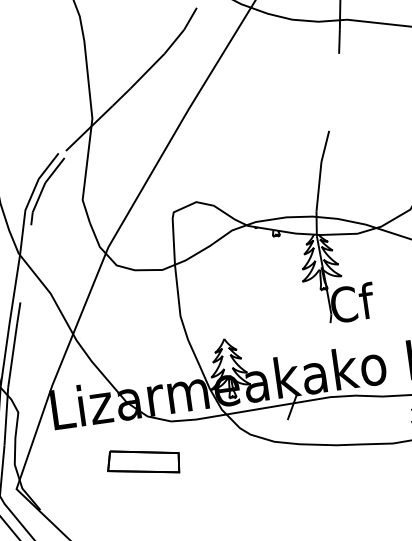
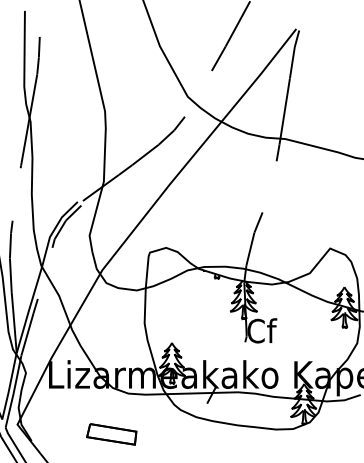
part: (143, 462) -> (111, 434), moved

